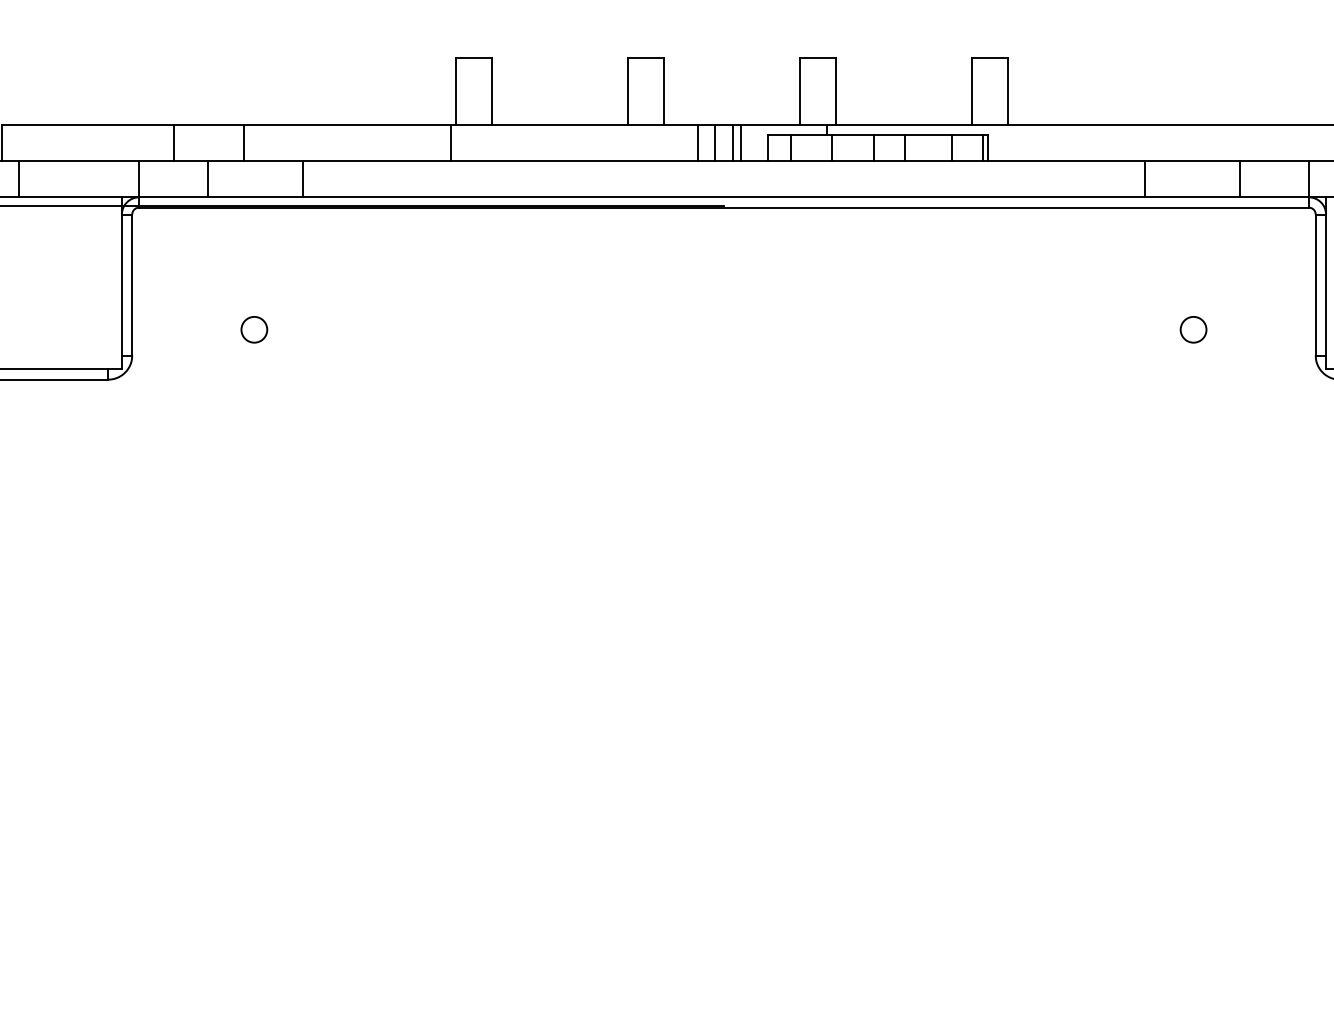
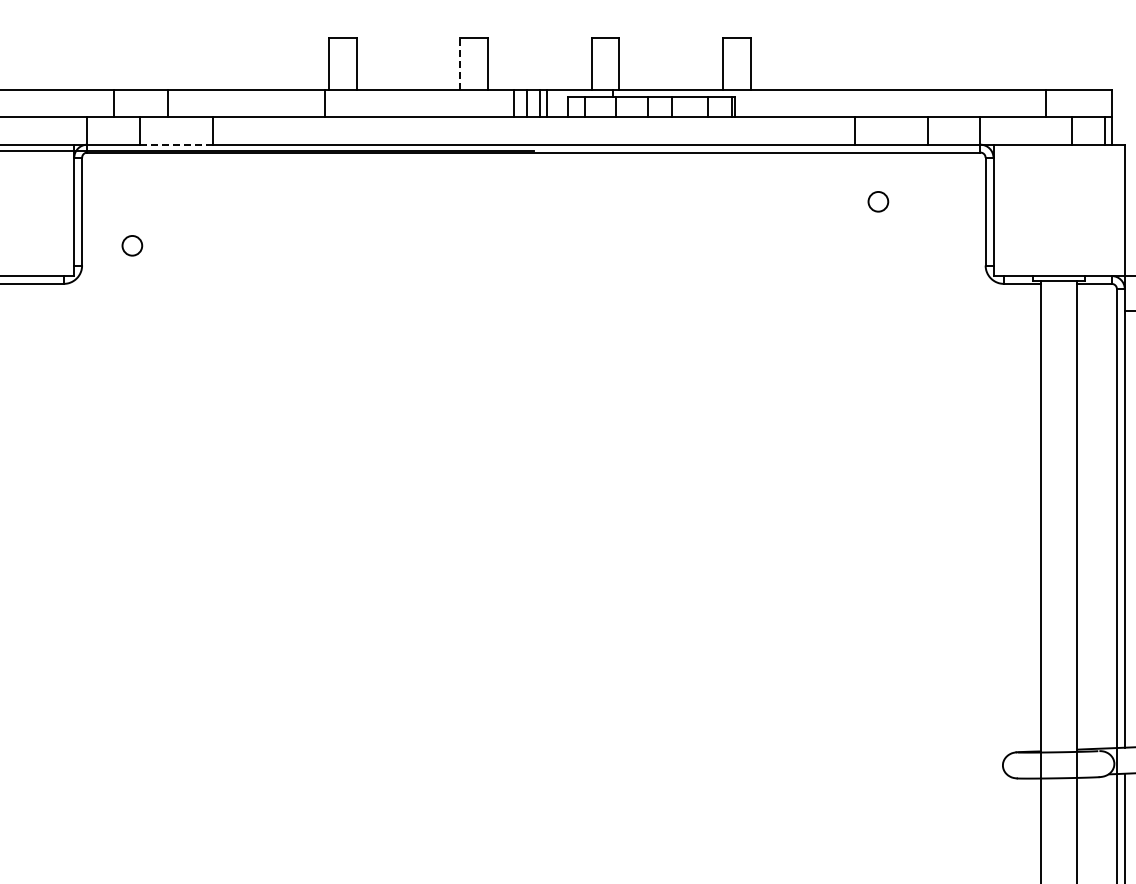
line: (627, 90) -> (460, 63), solid -> dashed
line: (255, 197) -> (176, 144), solid -> dashed
circle: (254, 329) -> (132, 245), moved
circle: (1193, 329) -> (878, 201), moved

